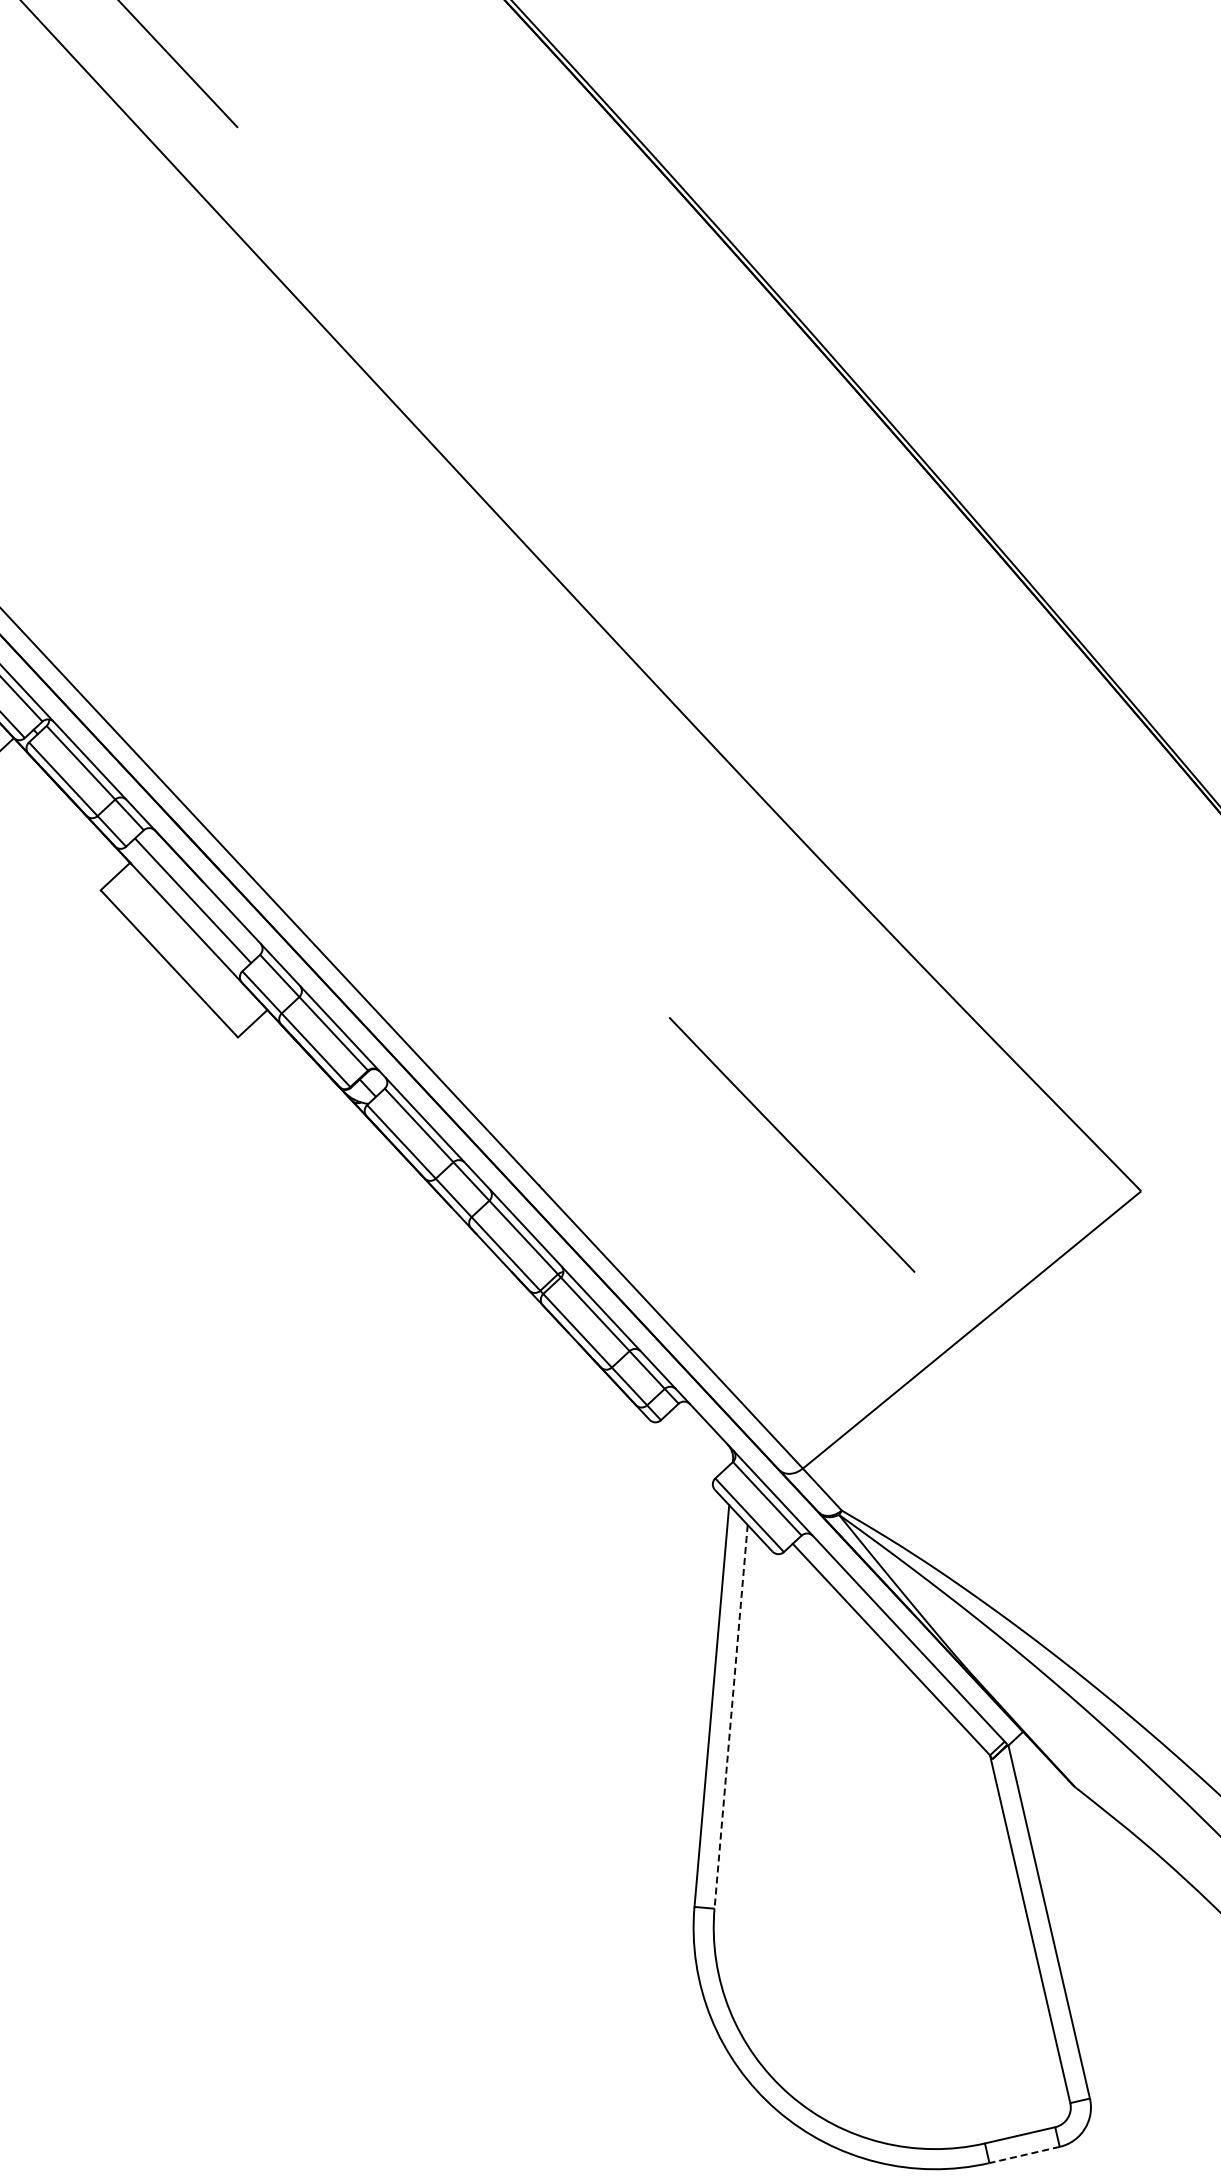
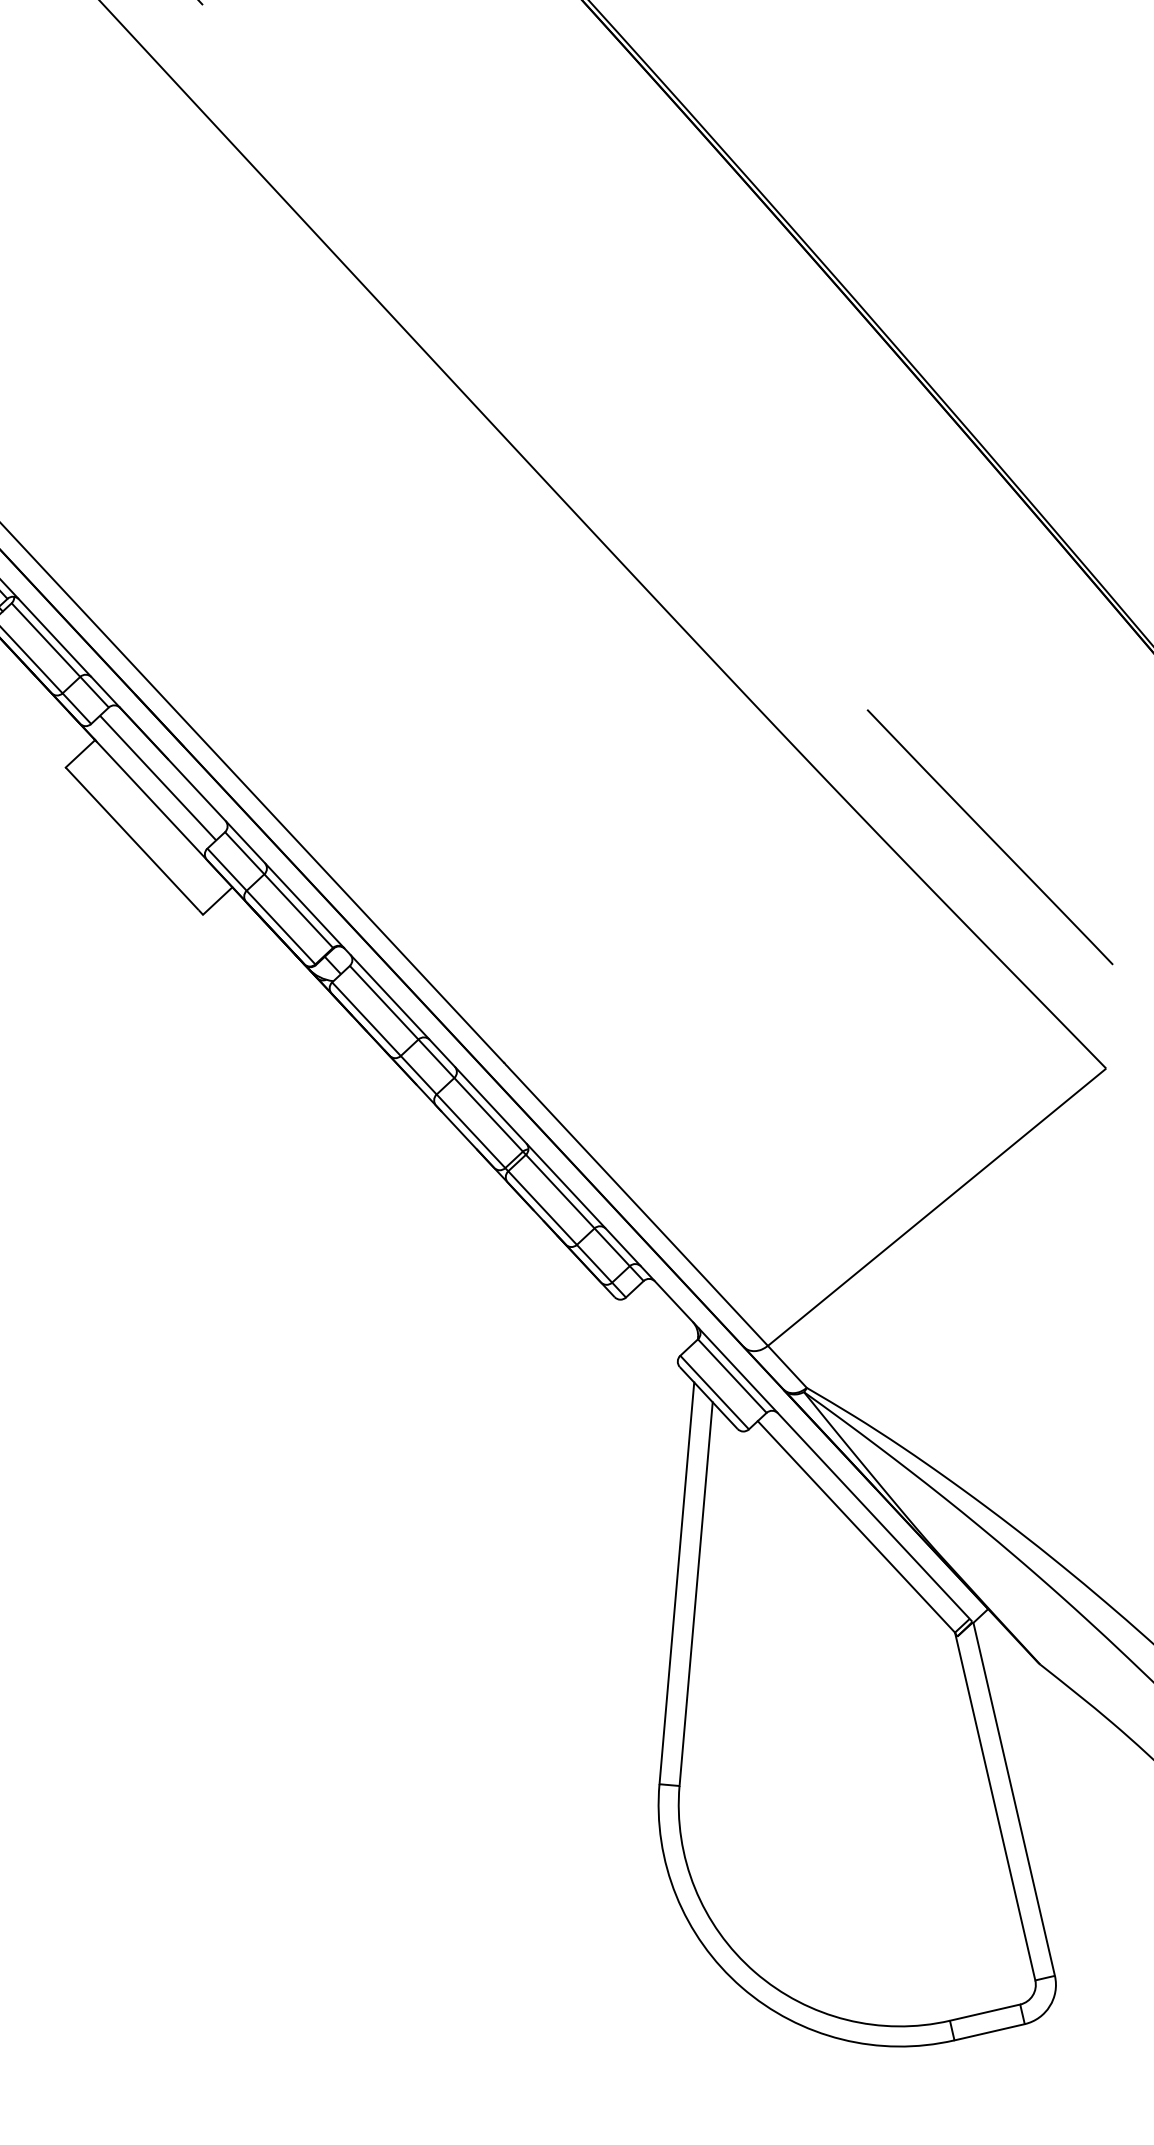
line: (791, 1144) -> (989, 836), moved
line: (731, 1716) -> (696, 1593), dashed -> solid
line: (1024, 2155) -> (989, 2032), dashed -> solid

